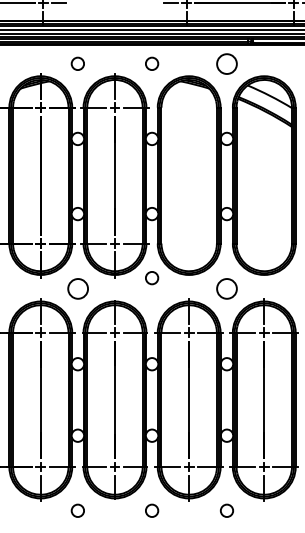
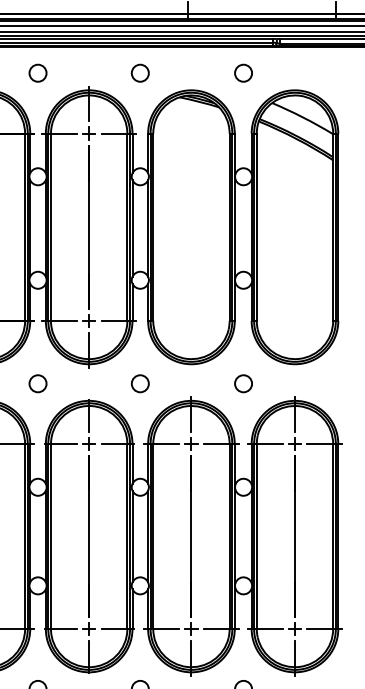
circle: (226, 63) -> (242, 72), size x0.62
circle: (152, 278) -> (140, 384), moved
circle: (77, 289) -> (37, 384), size x0.62
circle: (226, 289) -> (242, 384), size x0.62

